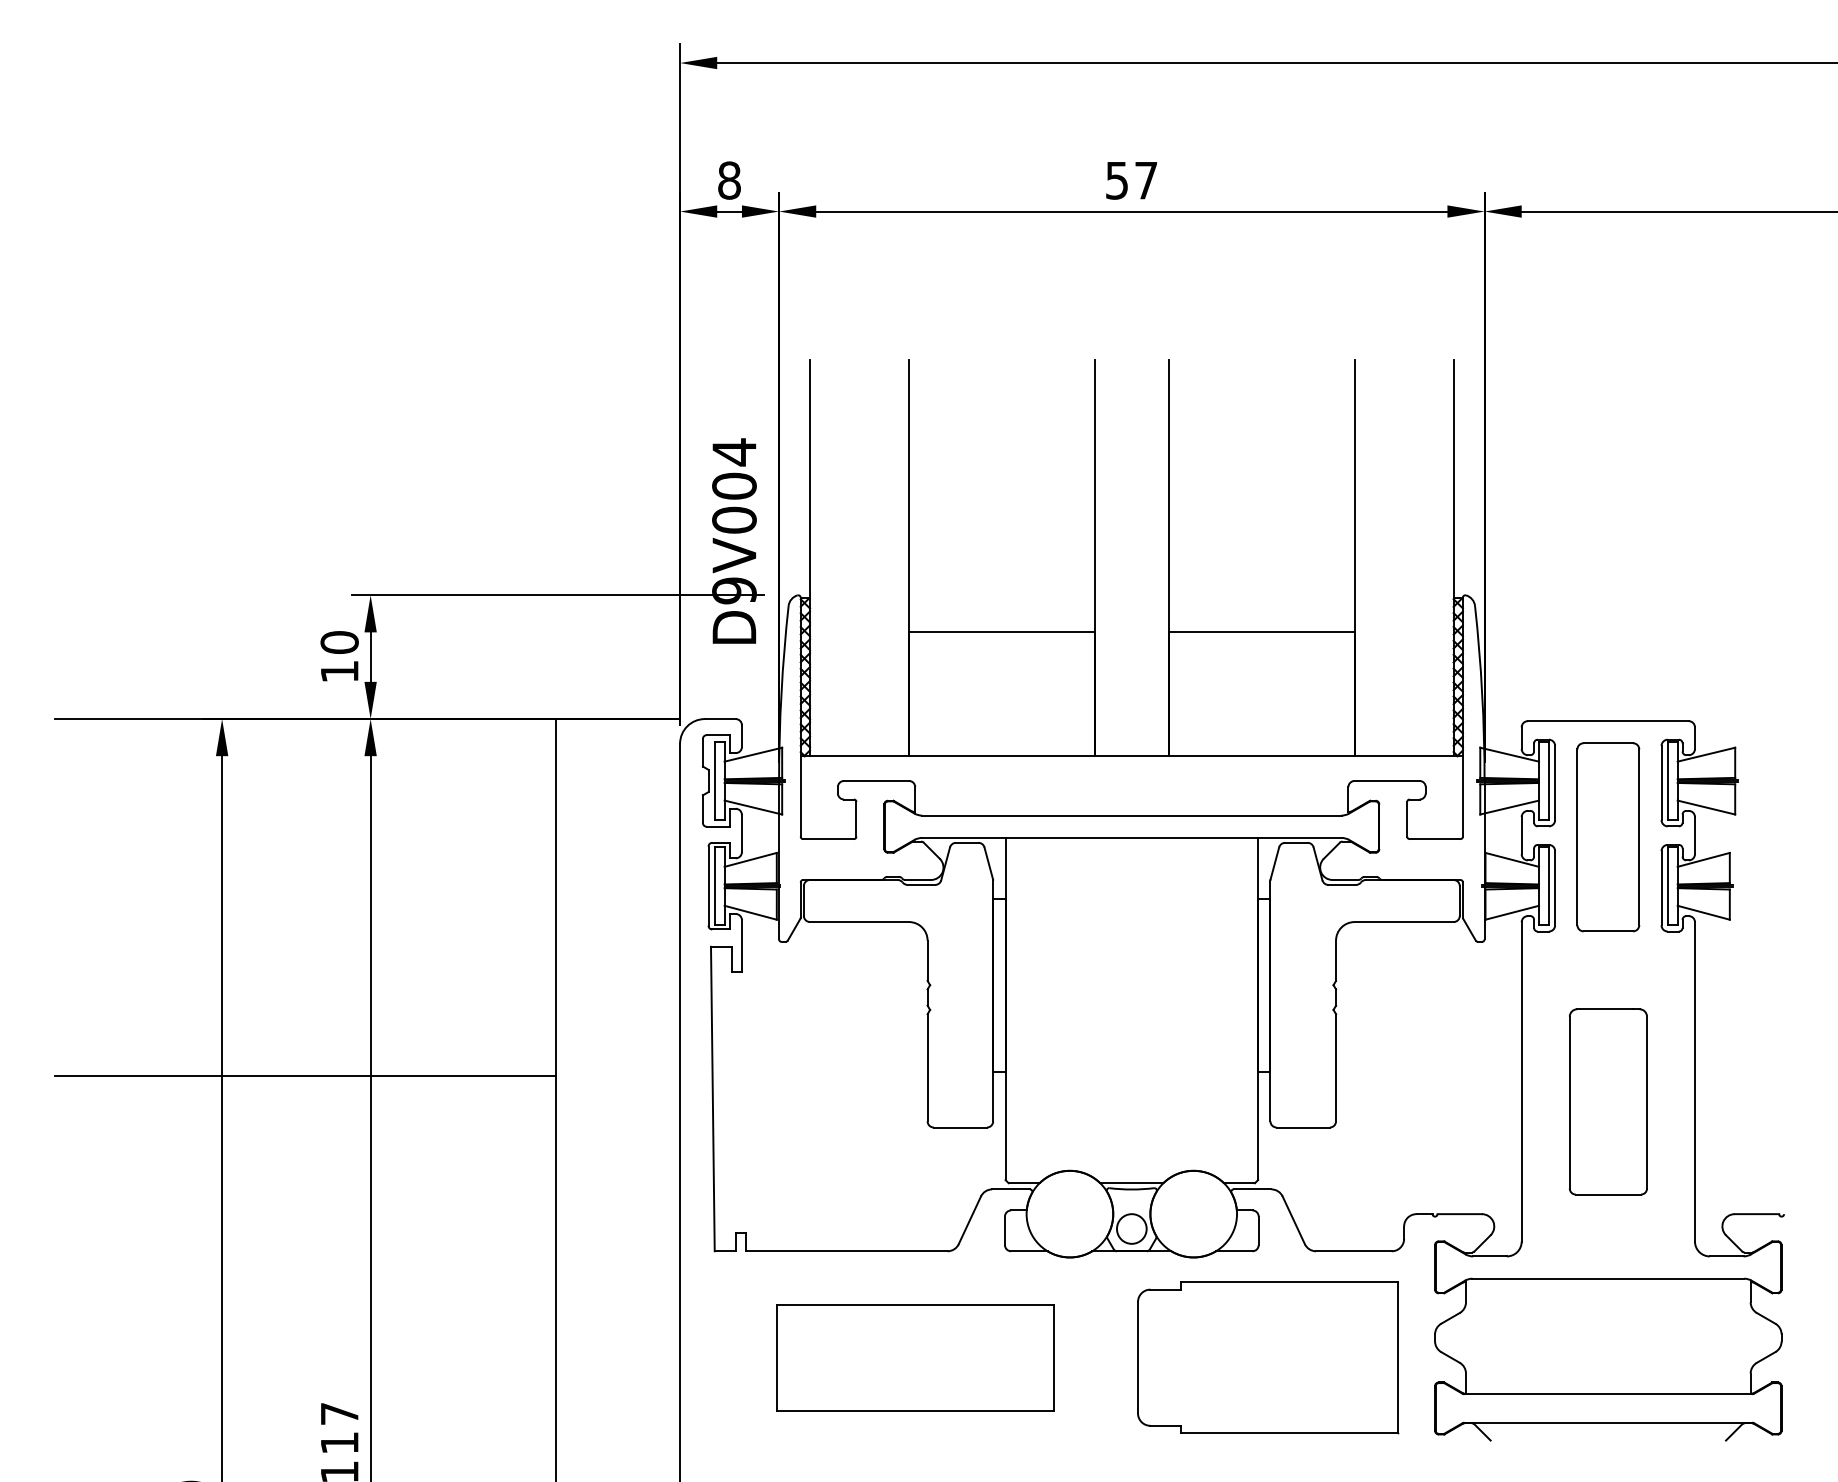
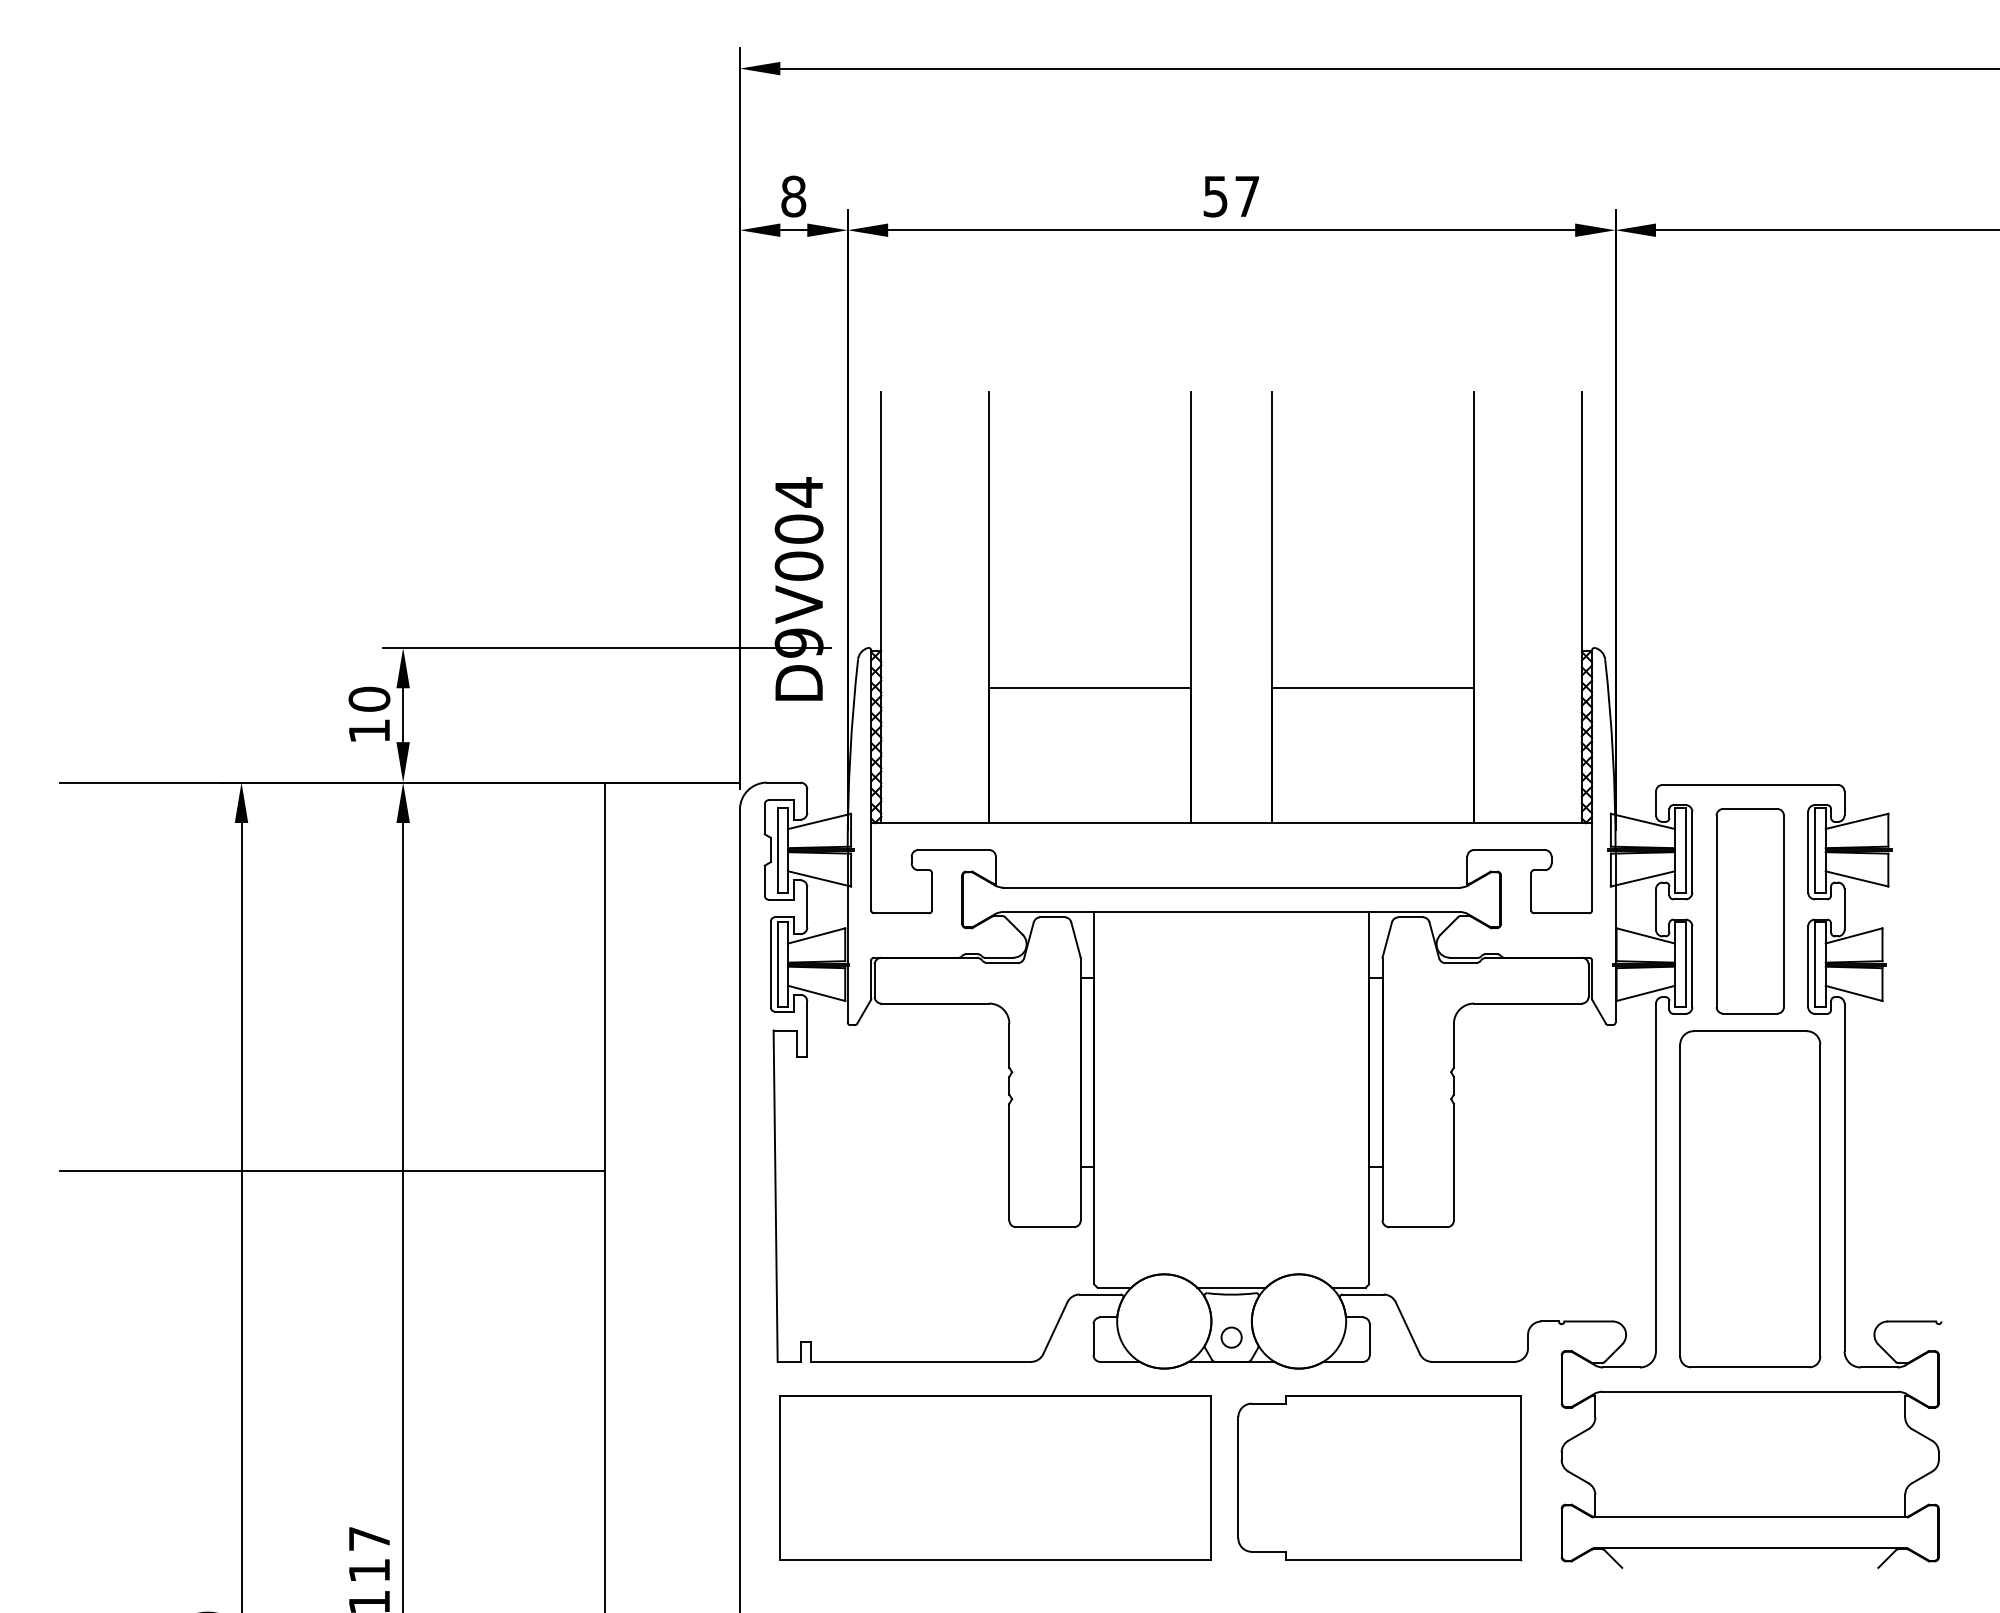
part: (1608, 1101) -> (1750, 1198), size x1.67
circle: (1131, 1228) -> (1231, 1337), size x0.62
part: (914, 1357) -> (995, 1477), size x1.43

